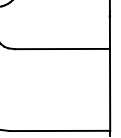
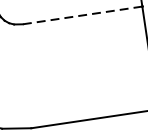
line: (62, 49) -> (82, 16), solid -> dashed

